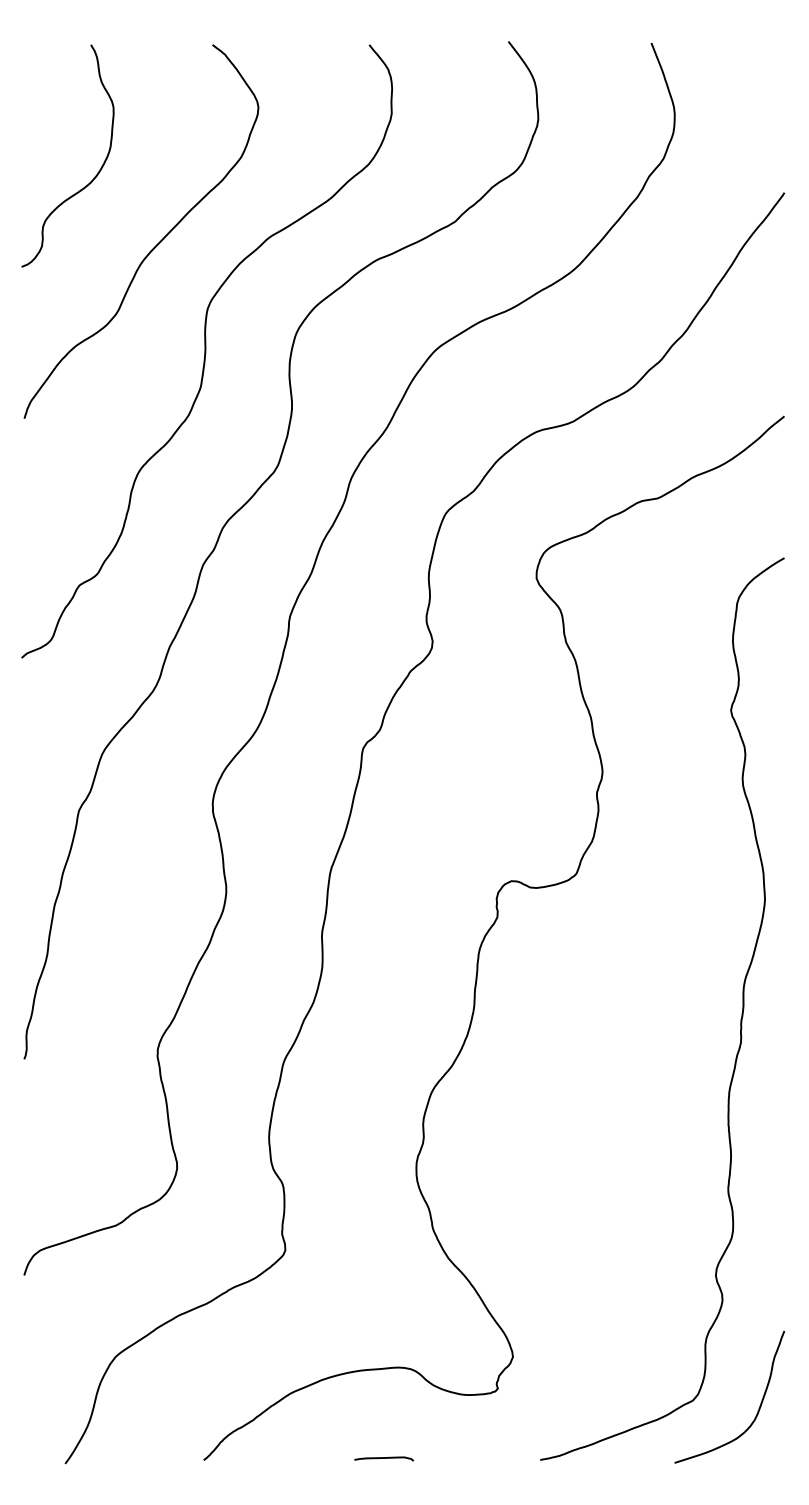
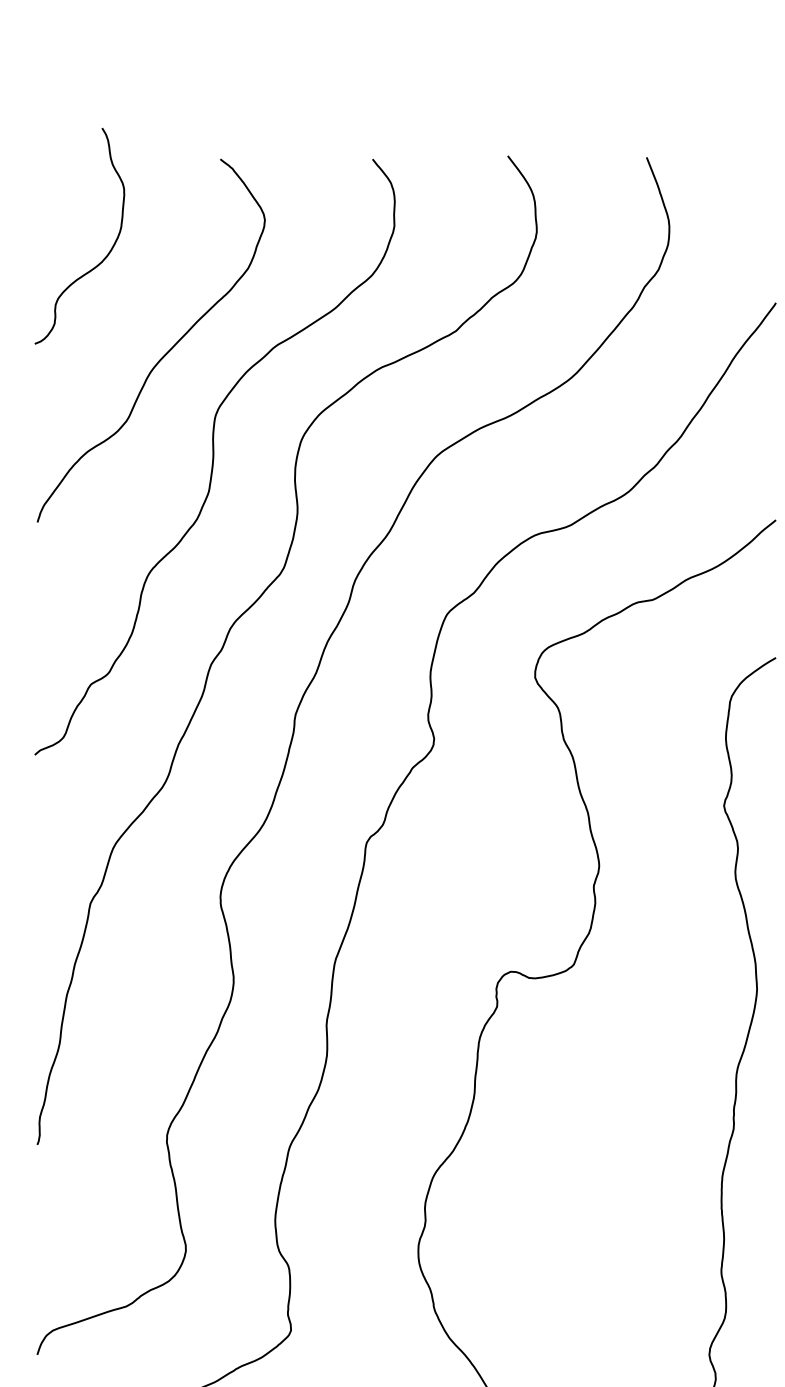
curve: (94, 176) -> (105, 256), moved

